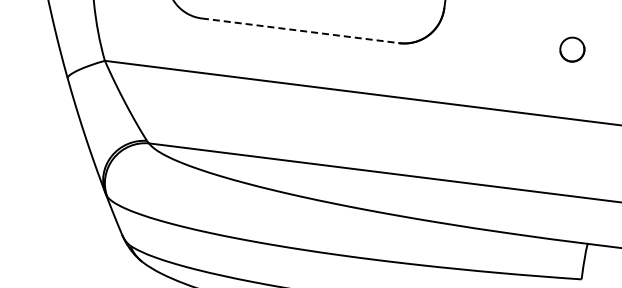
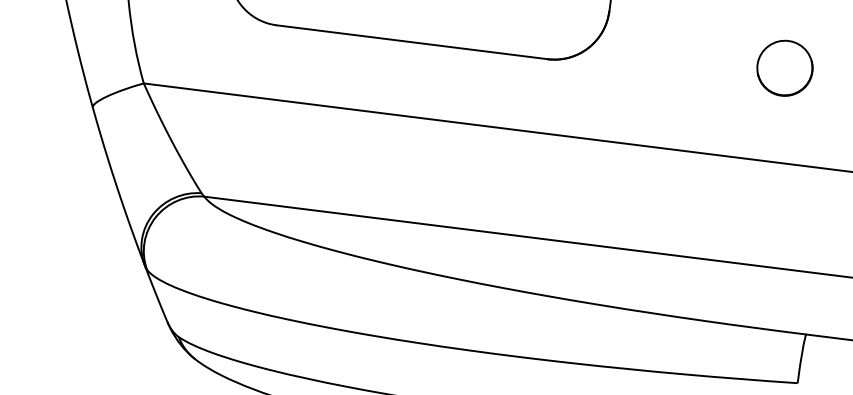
line: (300, 30) -> (412, 41), dashed -> solid
part: (572, 49) -> (785, 67), size x1.67

